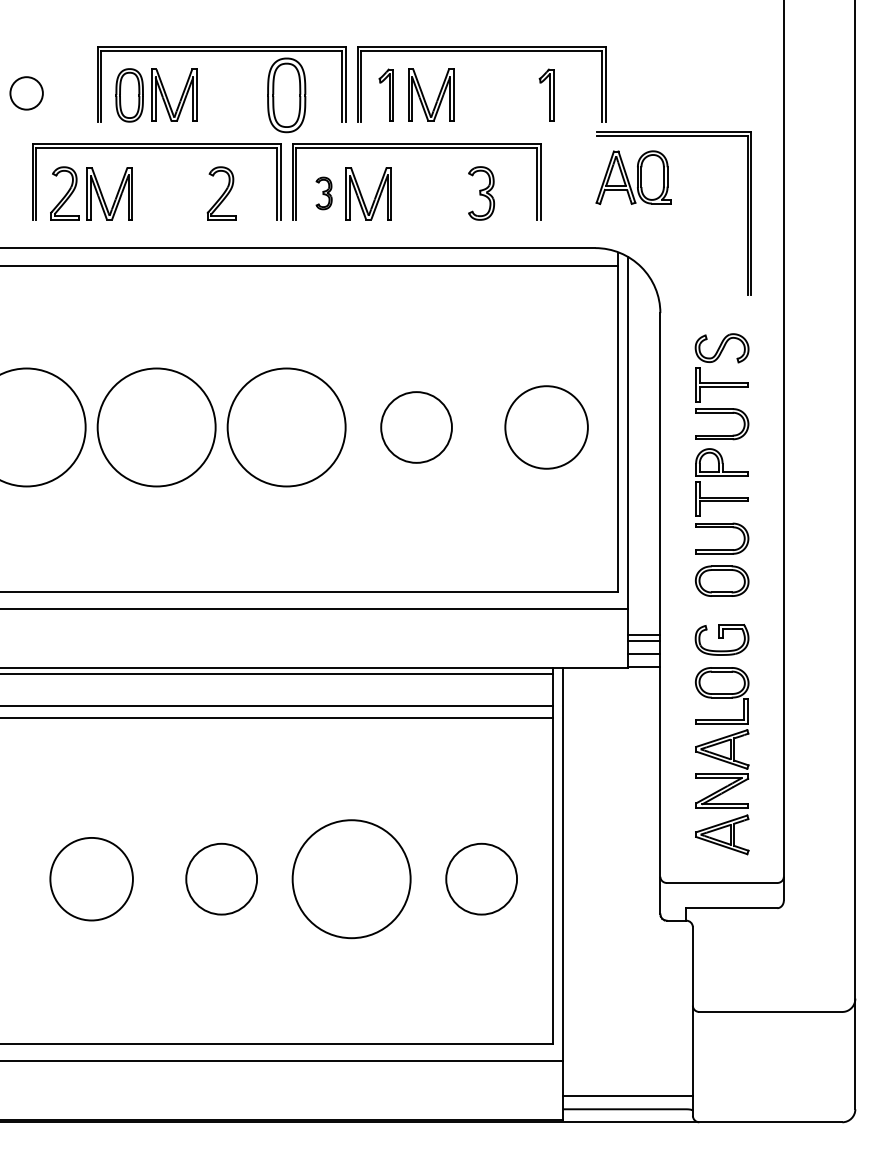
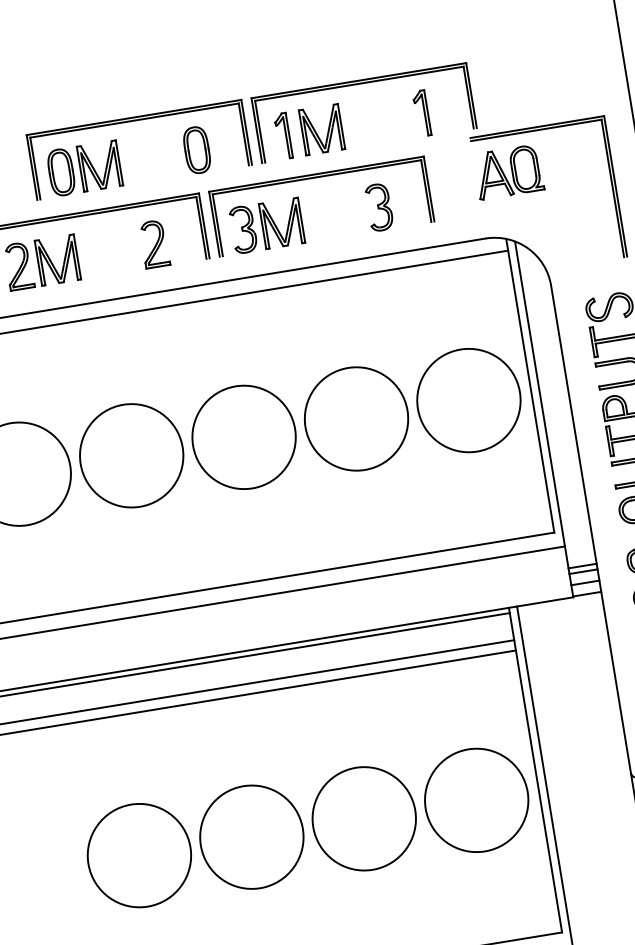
part: (286, 95) -> (196, 150), size x0.71
part: (323, 193) -> (242, 229), size x1.67
circle: (416, 427) -> (356, 419), size x1.67
circle: (546, 427) -> (468, 400), size x1.43
circle: (91, 879) -> (139, 855), size x1.43
circle: (221, 879) -> (251, 837), size x1.67
circle: (481, 879) -> (476, 800), size x1.67

